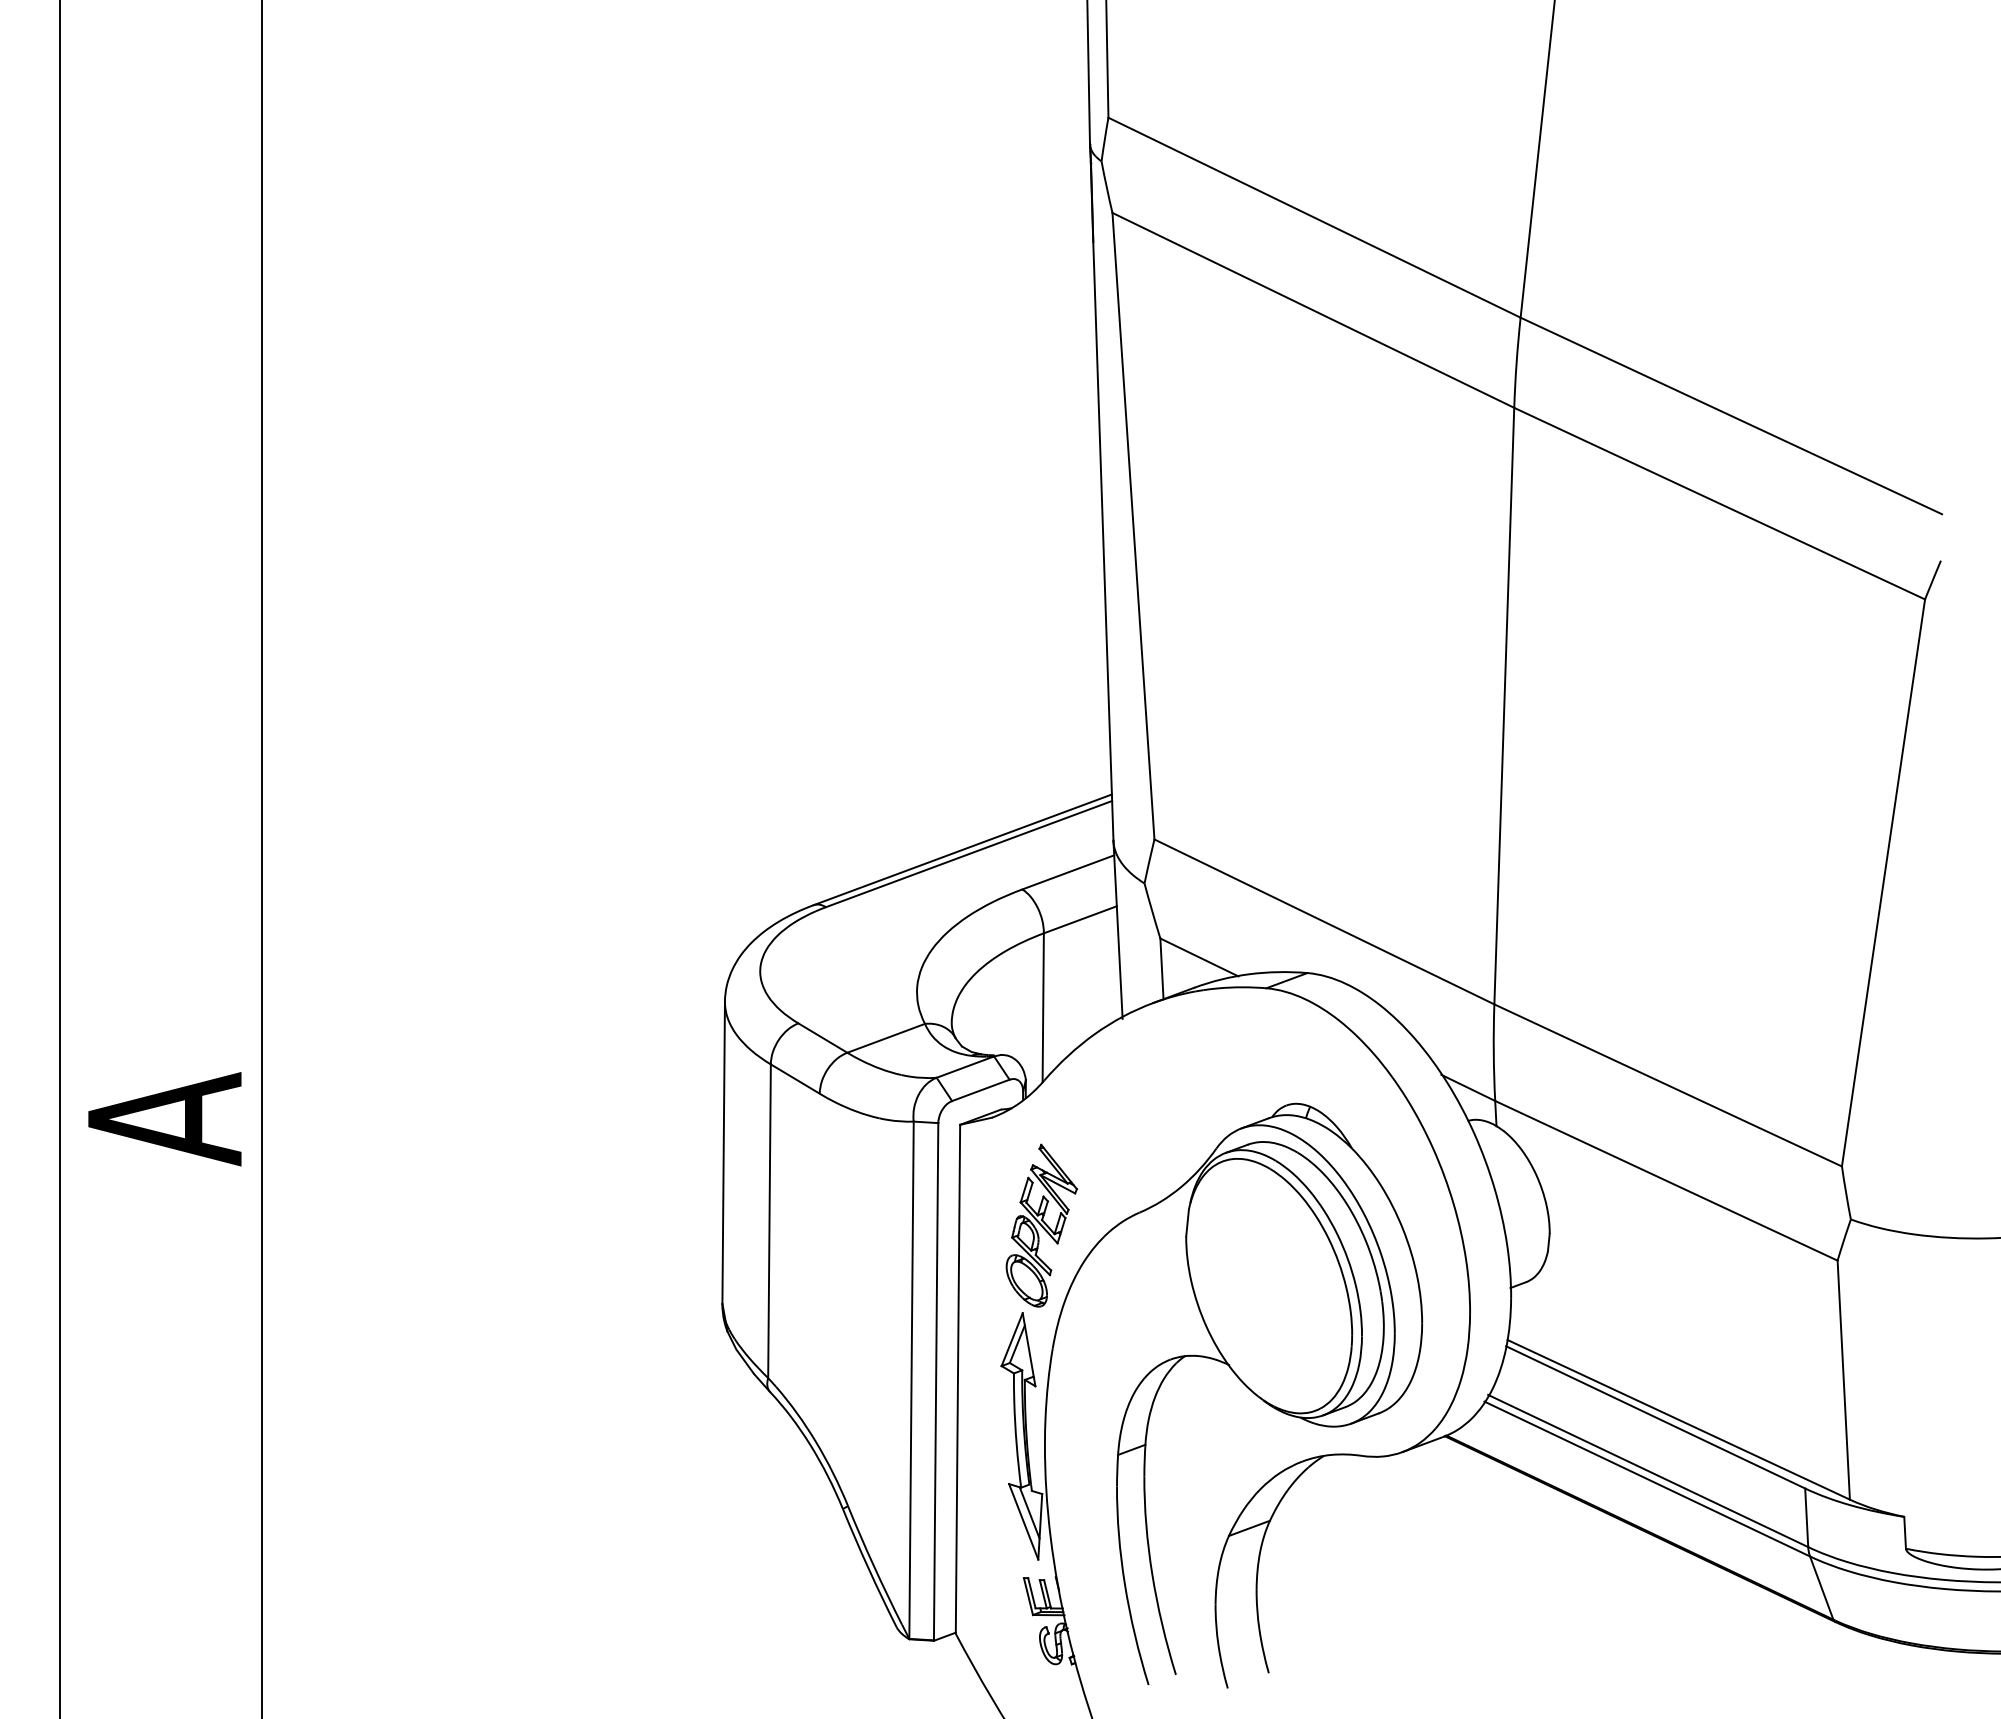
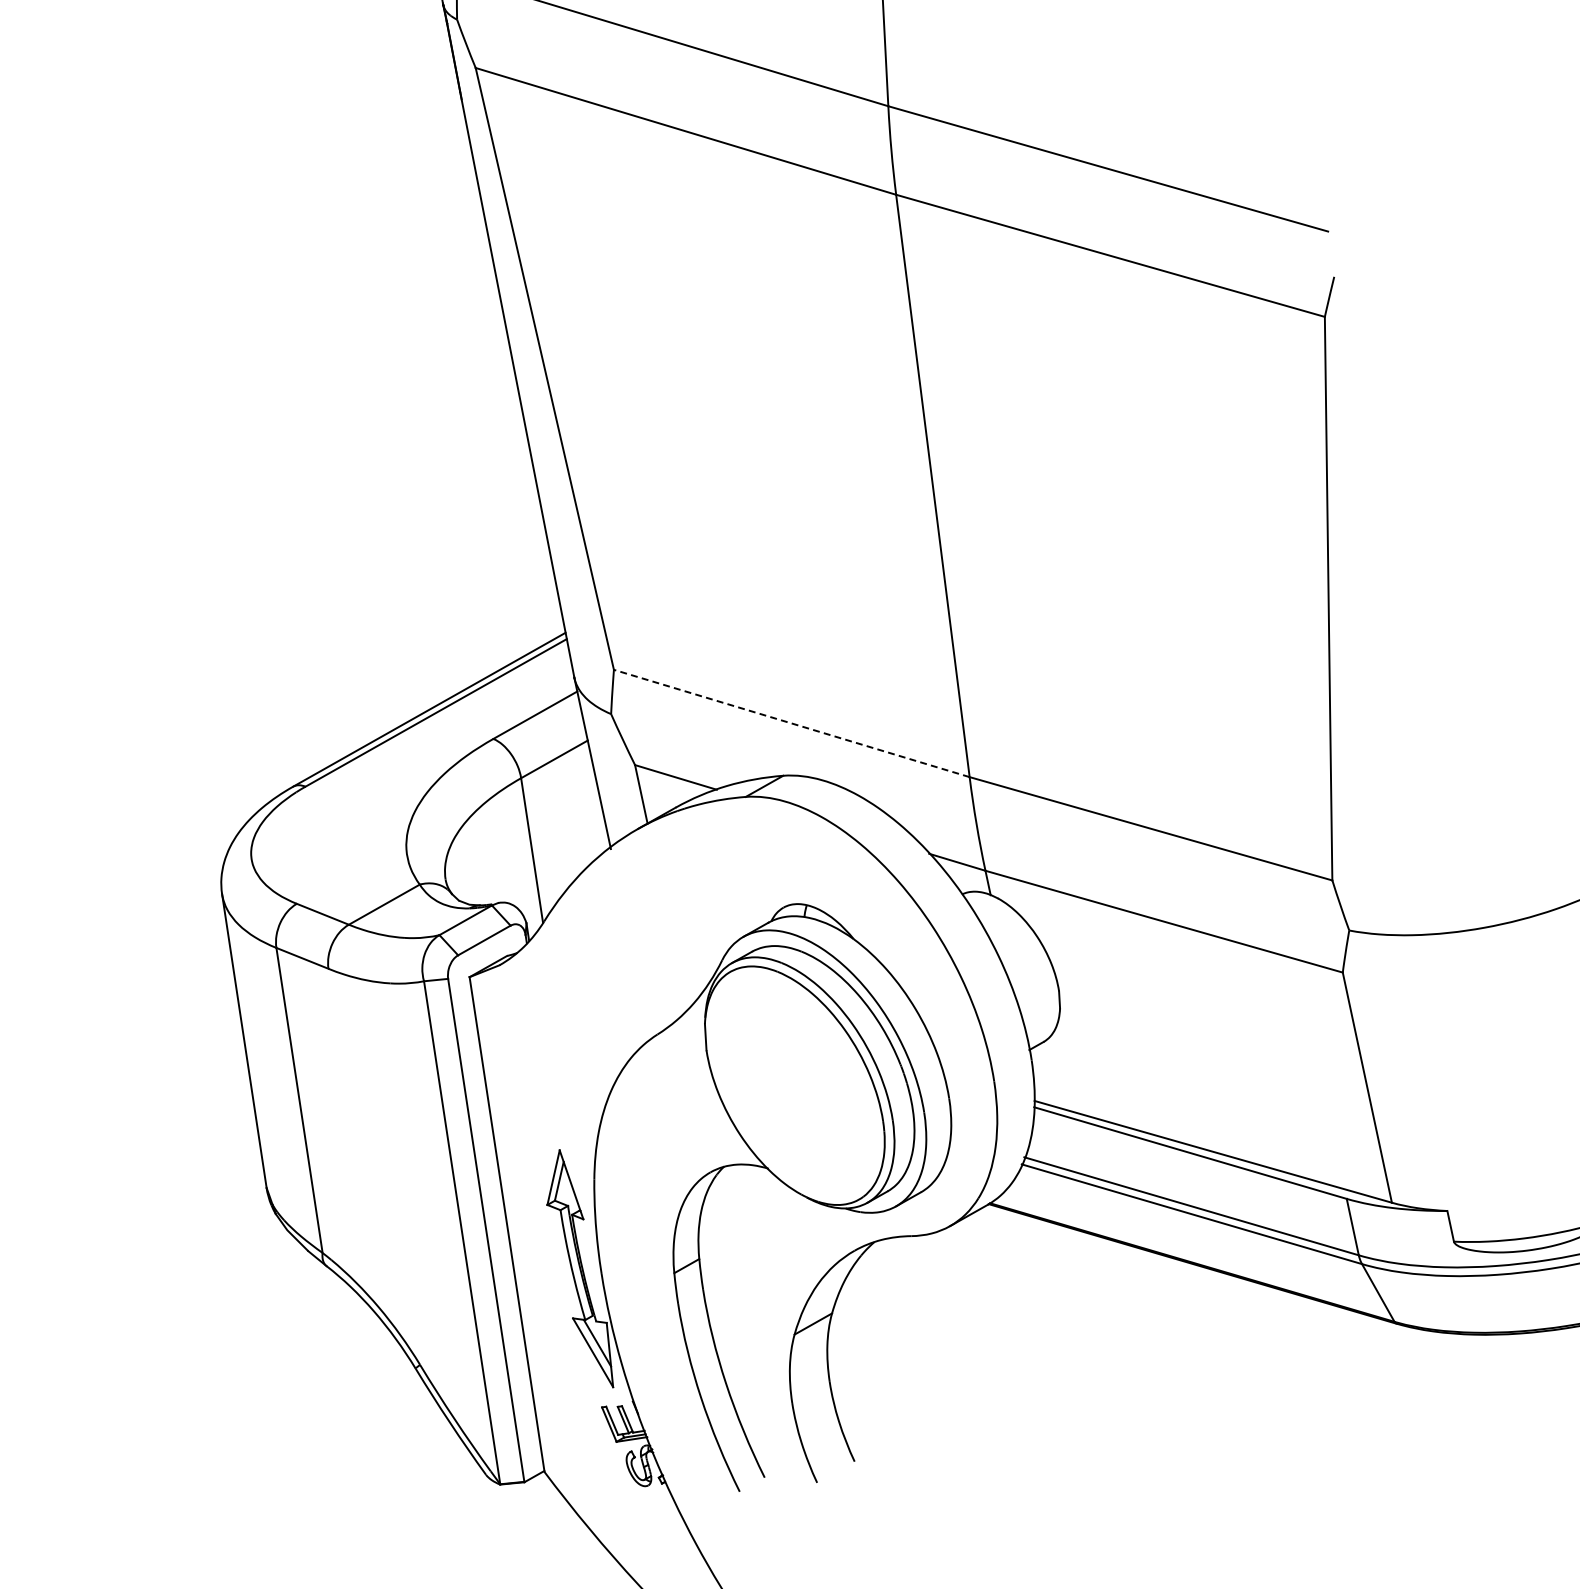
line: (1324, 921) -> (791, 723), solid -> dashed
part: (1041, 1225) -> (564, 1062), removed

